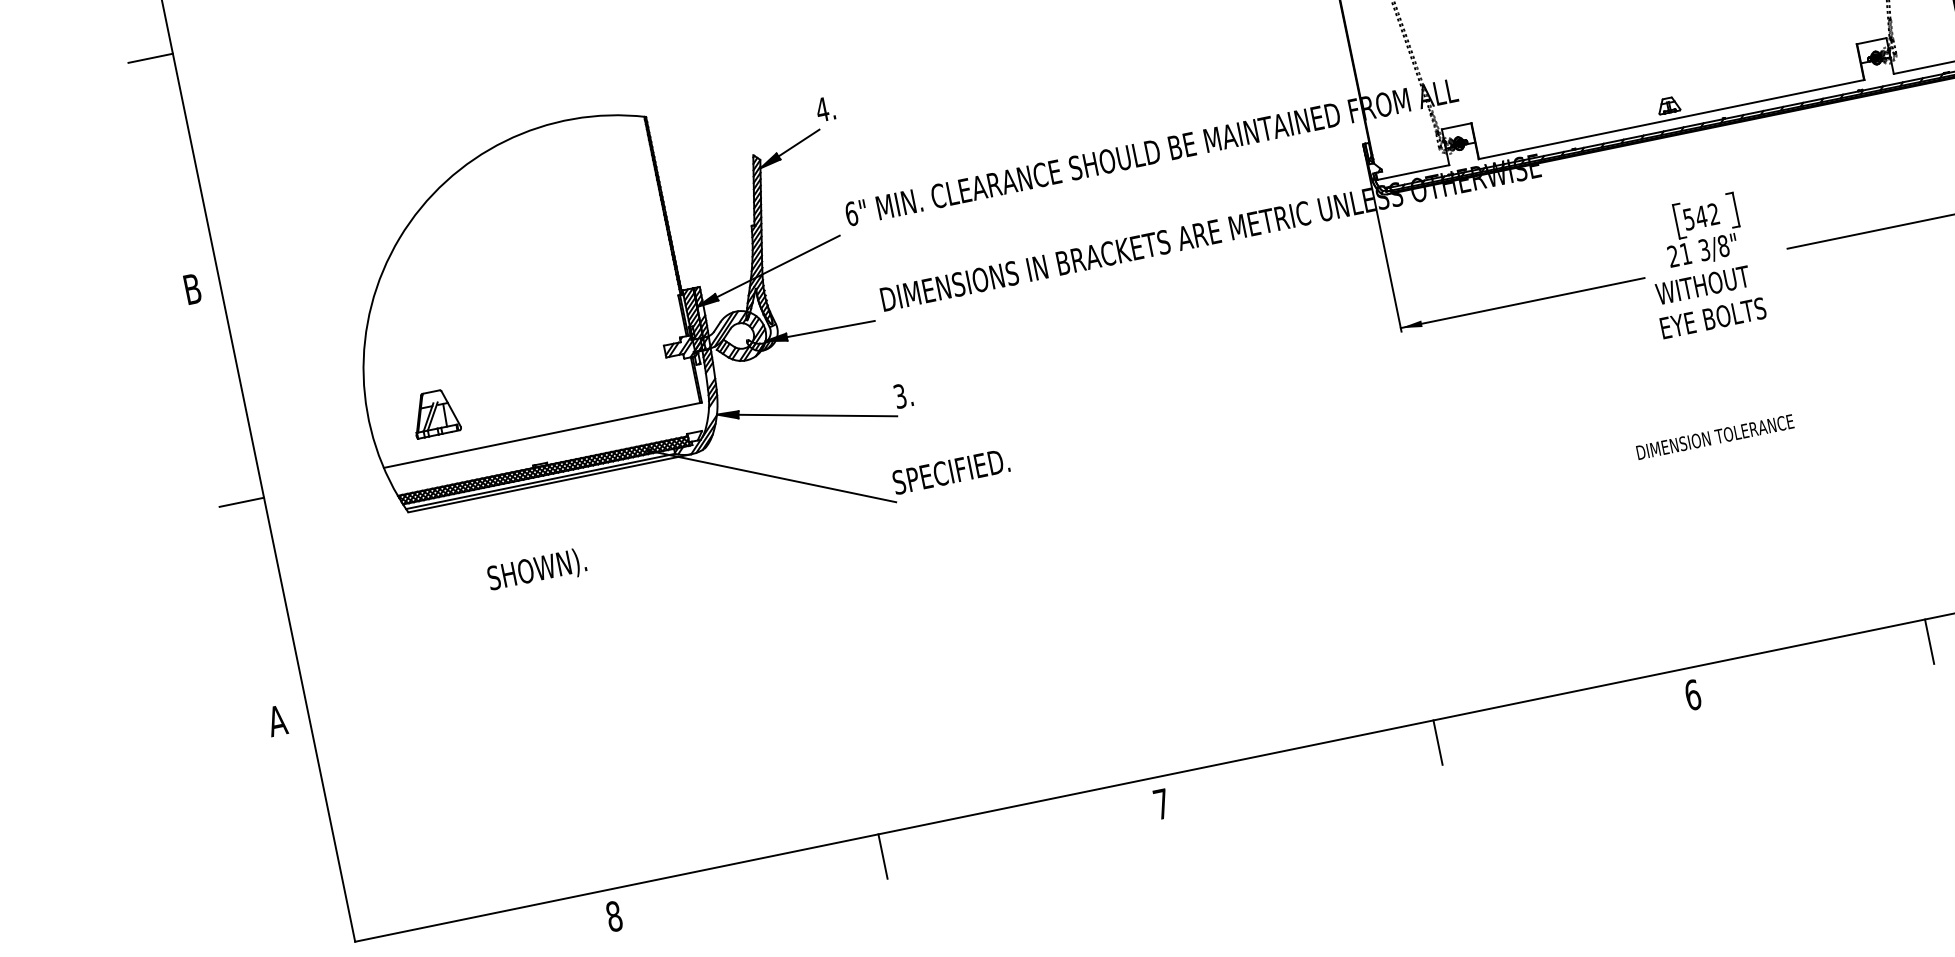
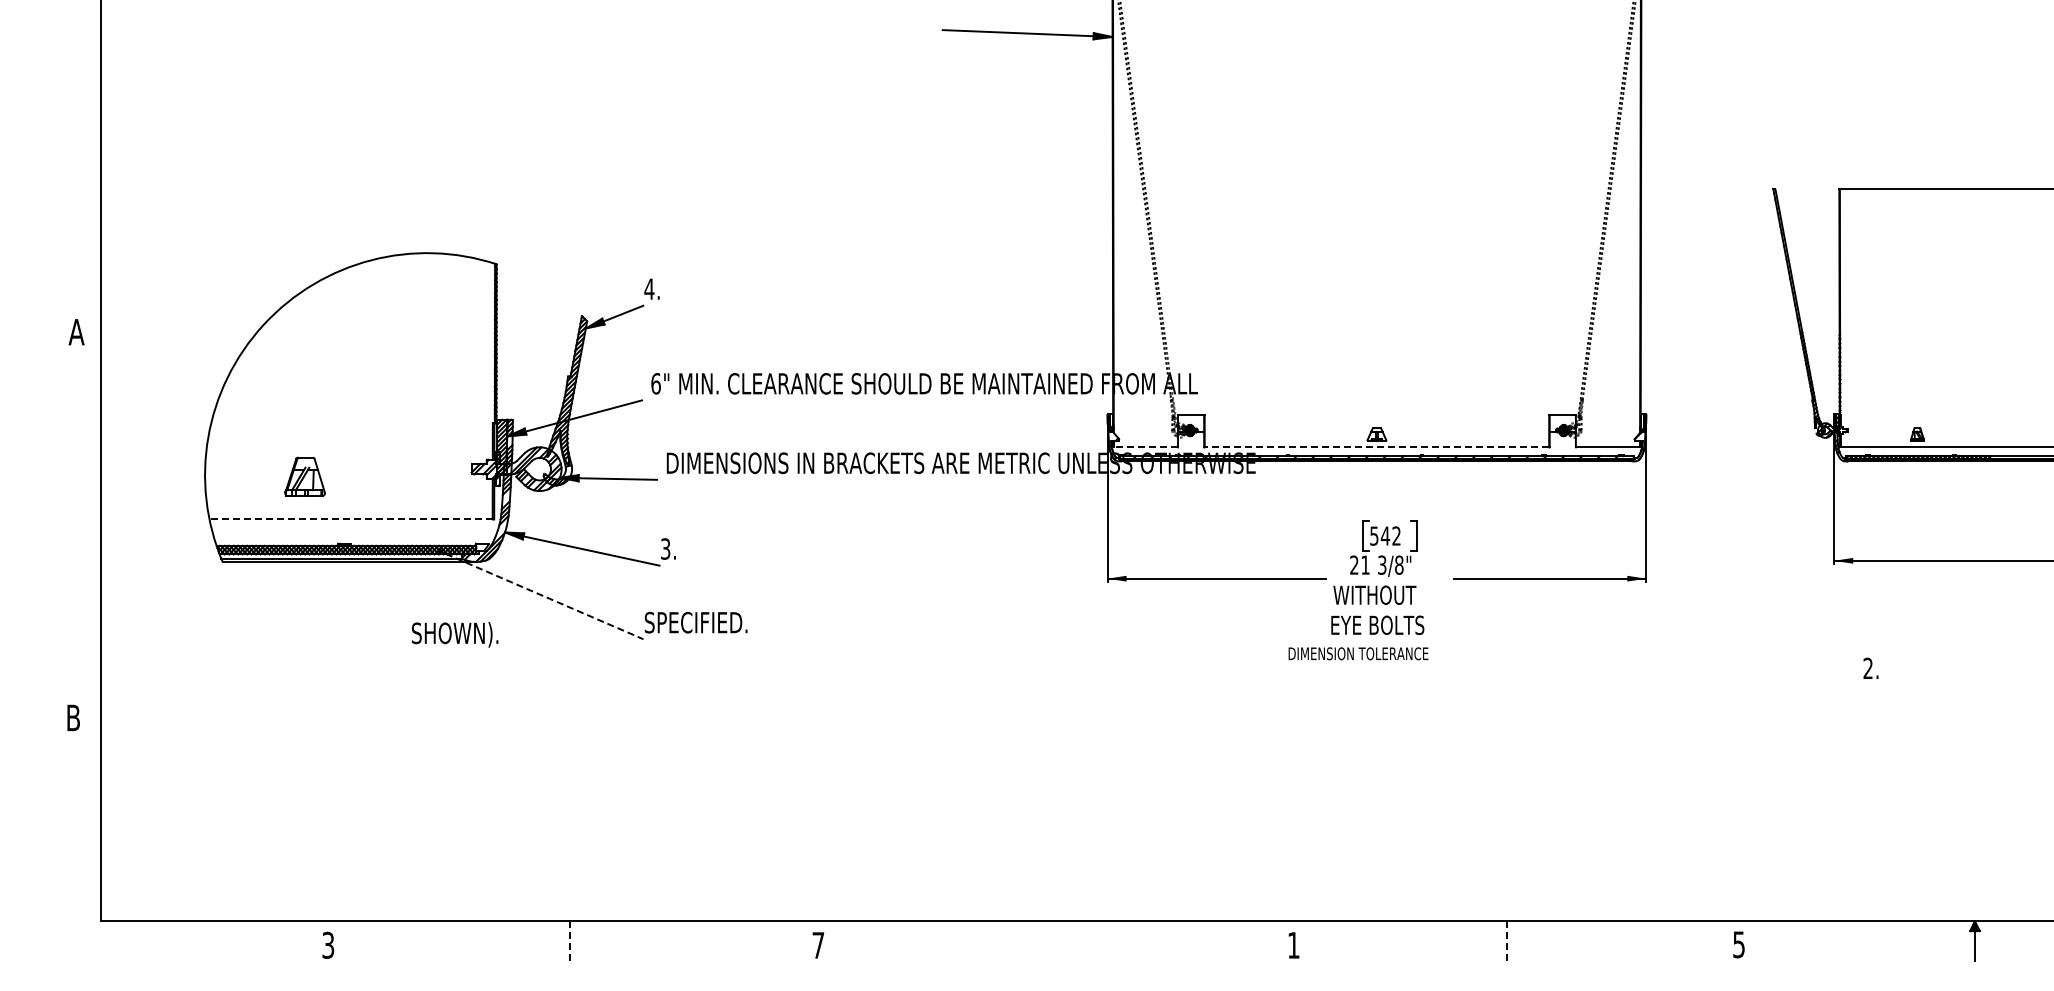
line: (150, 58) -> (81, 126), removed
line: (1671, 119) -> (1376, 447), solid -> dashed
line: (1413, 172) -> (1145, 447), solid -> dashed
text: (192, 289) -> (76, 332), B -> A
part: (434, 413) -> (304, 476), moved
line: (542, 435) -> (351, 519), solid -> dashed
text: (1715, 436) -> (1358, 653), moved
line: (775, 477) -> (544, 596), solid -> dashed
line: (241, 502) -> (81, 524), removed
text: (537, 570) -> (455, 634), moved
line: (1929, 641) -> (1506, 941), solid -> dashed
text: (1692, 694) -> (1293, 944), 6 -> 1
text: (277, 720) -> (73, 717), A -> B
line: (1438, 742) -> (1066, 941), removed
line: (882, 856) -> (569, 941), solid -> dashed
text: (614, 915) -> (328, 944), 8 -> 3

